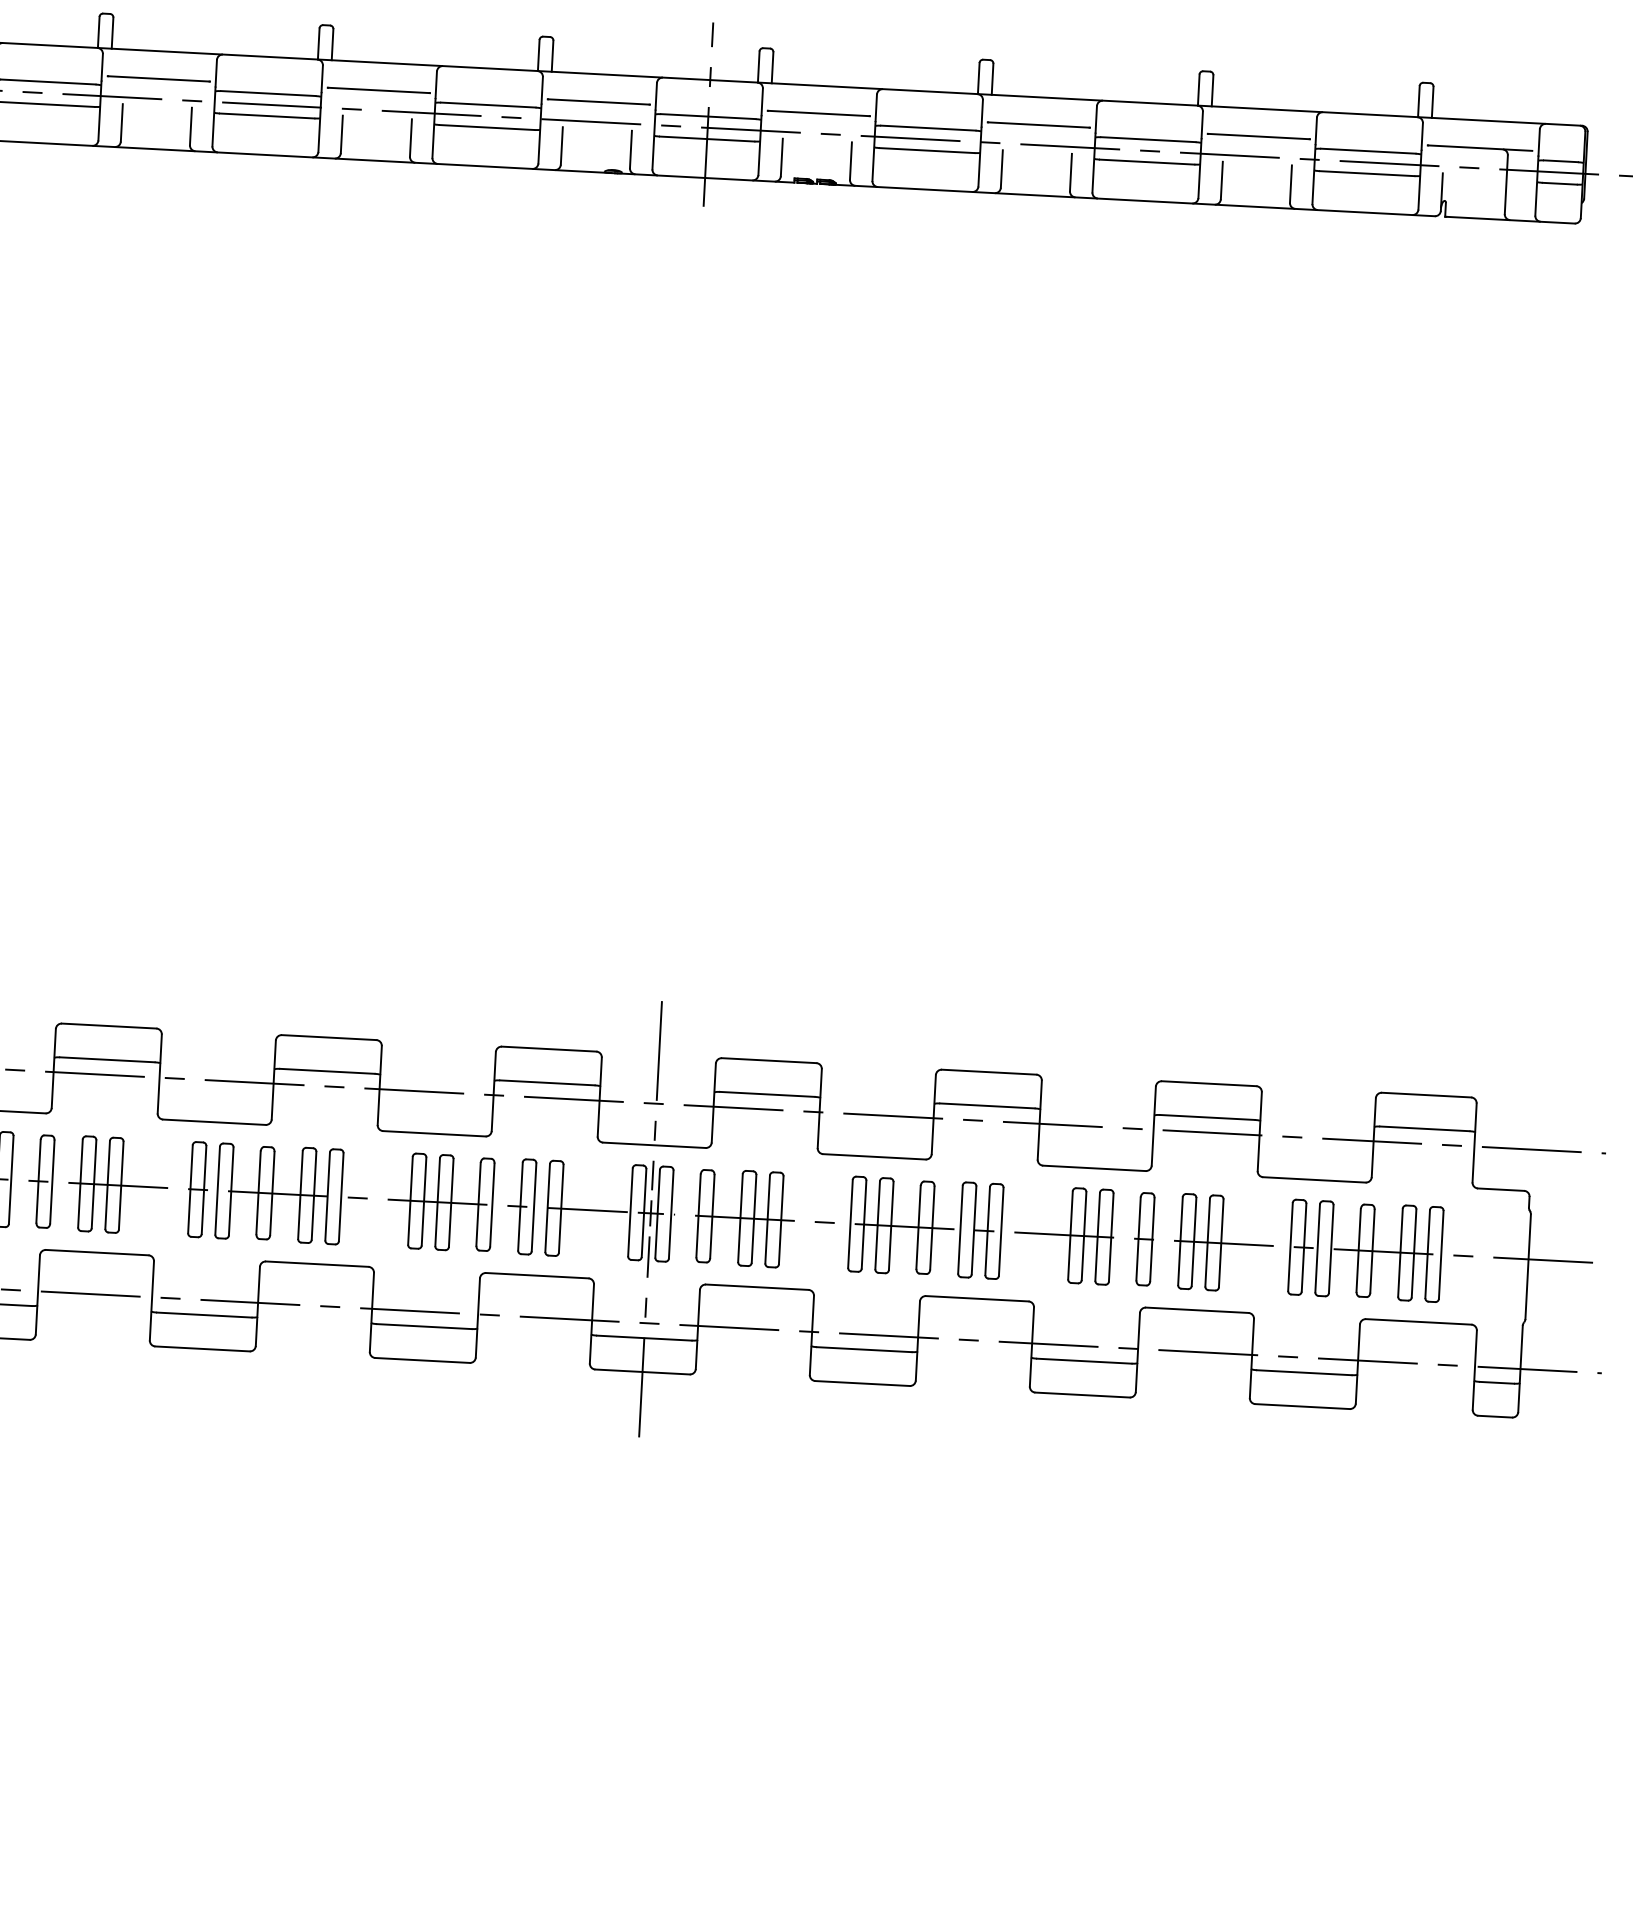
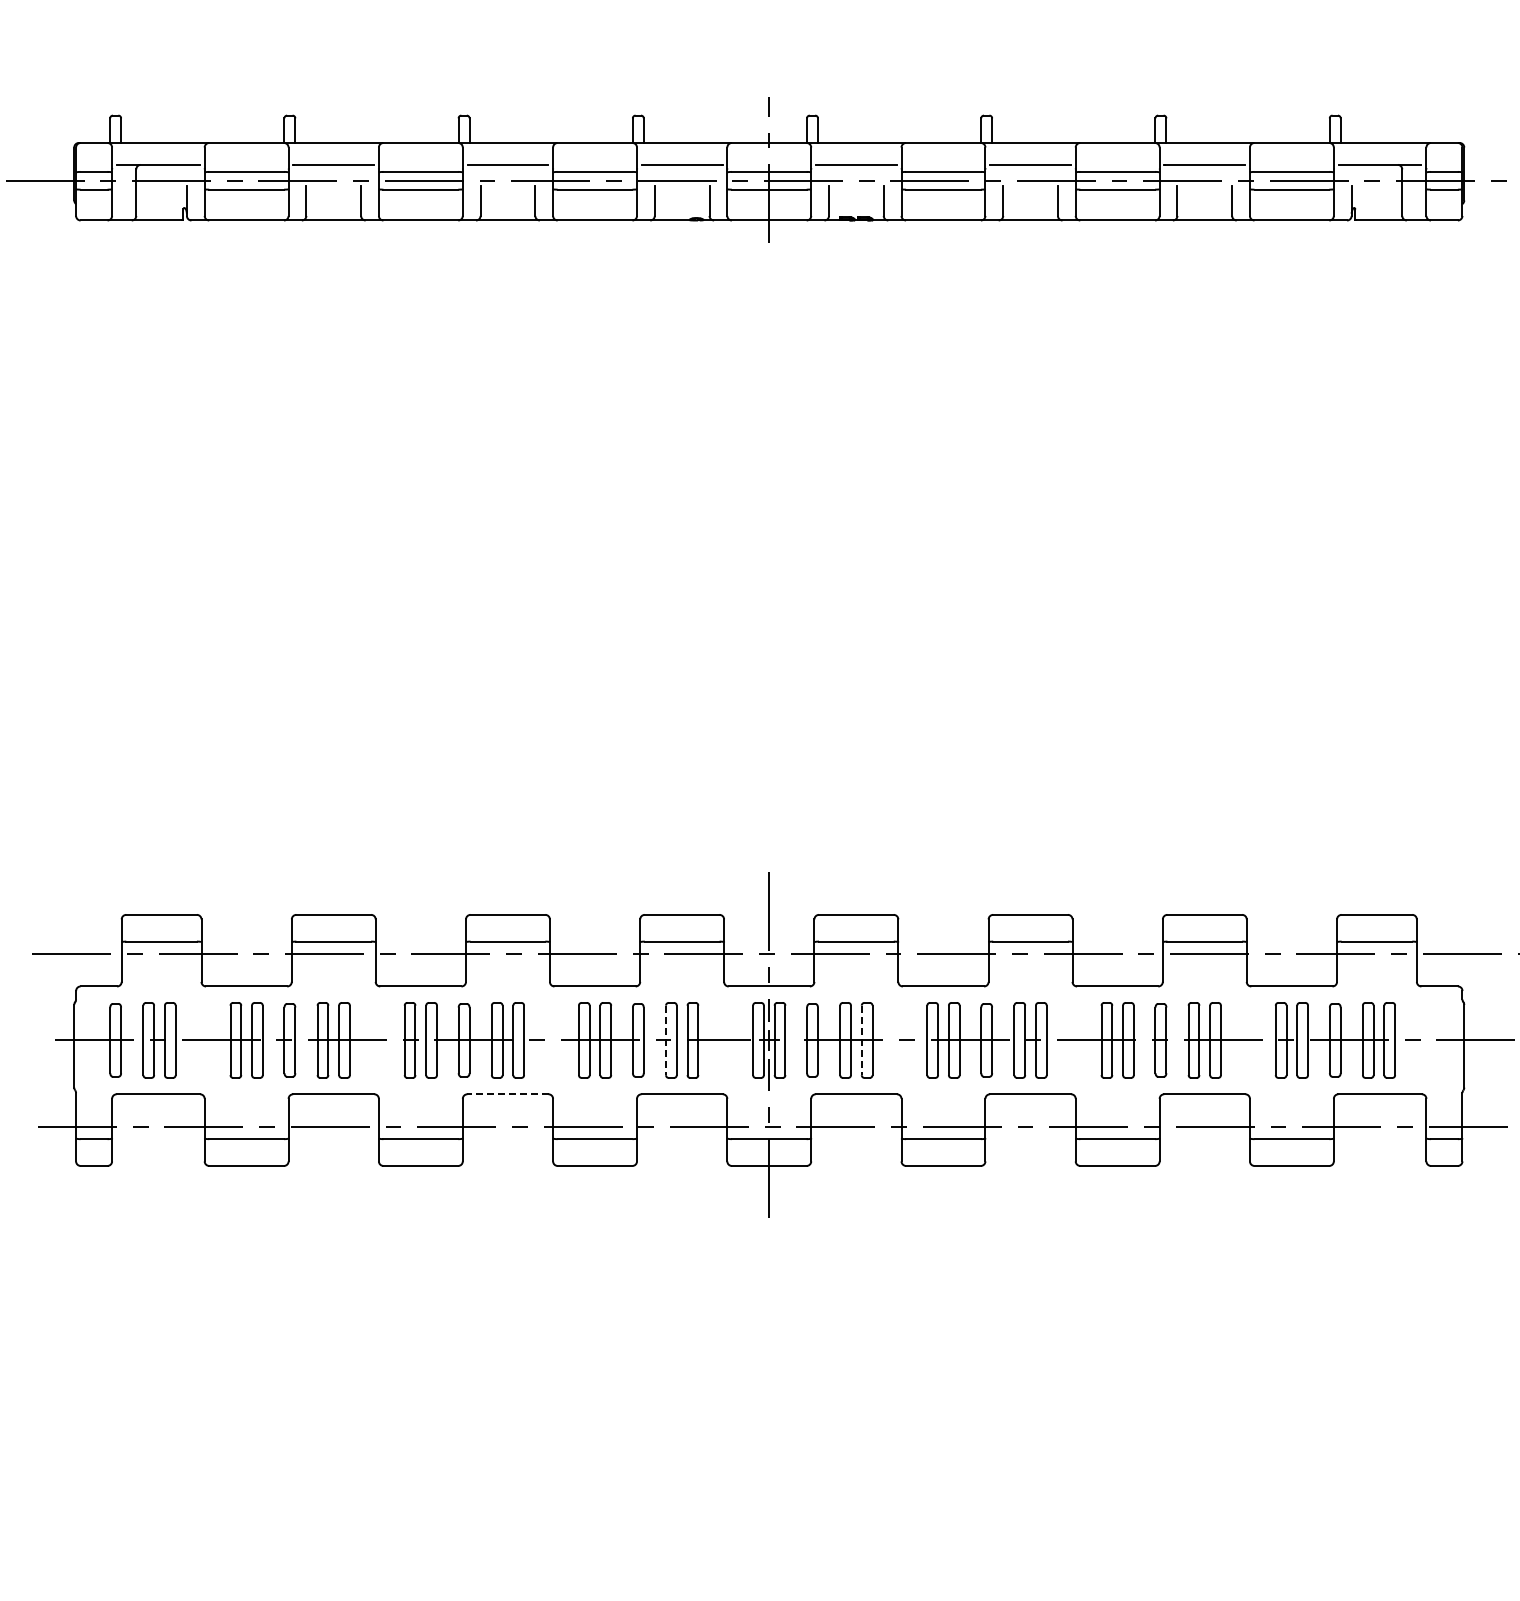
line: (521, 1206) -> (666, 1040), solid -> dashed
line: (767, 1219) -> (861, 1040), solid -> dashed
line: (316, 1264) -> (507, 1094), solid -> dashed

